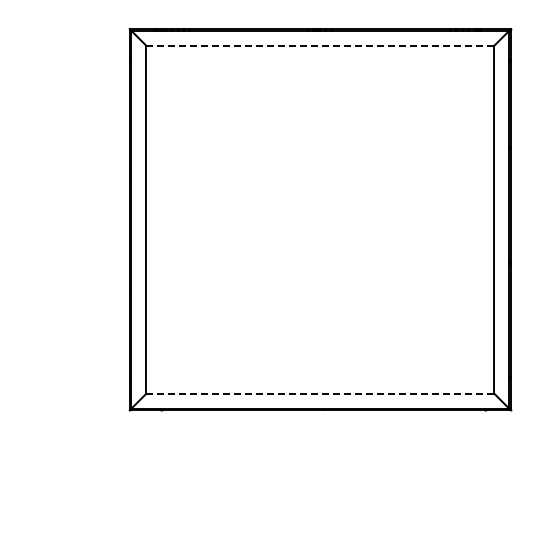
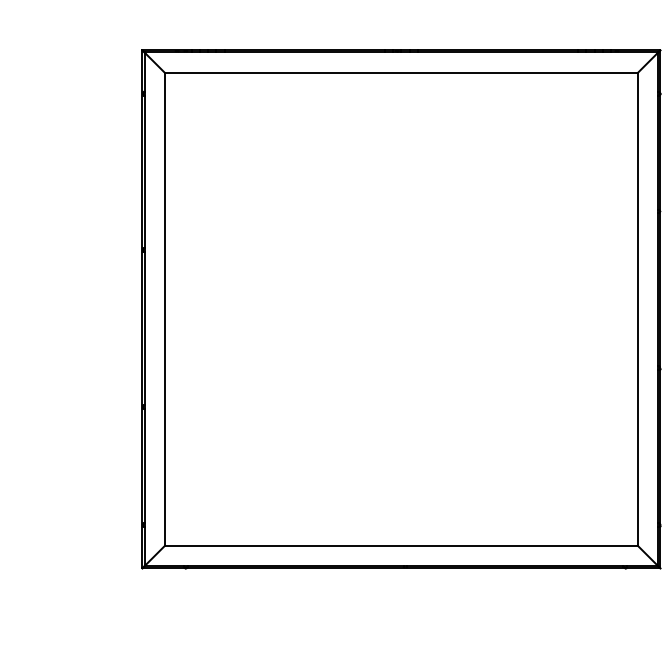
line: (320, 45) -> (401, 72), dashed -> solid
line: (320, 393) -> (401, 545), dashed -> solid

